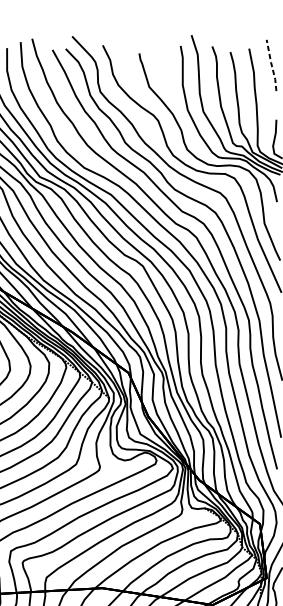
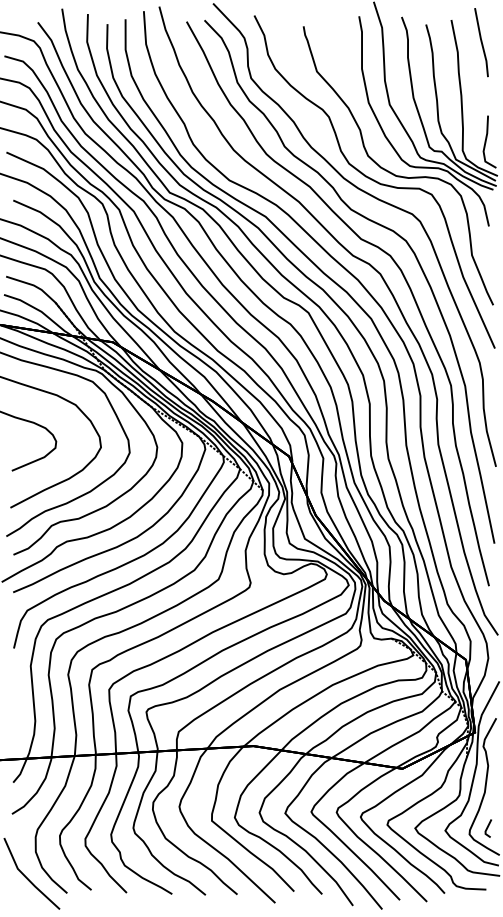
line: (271, 65) -> (481, 42), dashed -> solid

